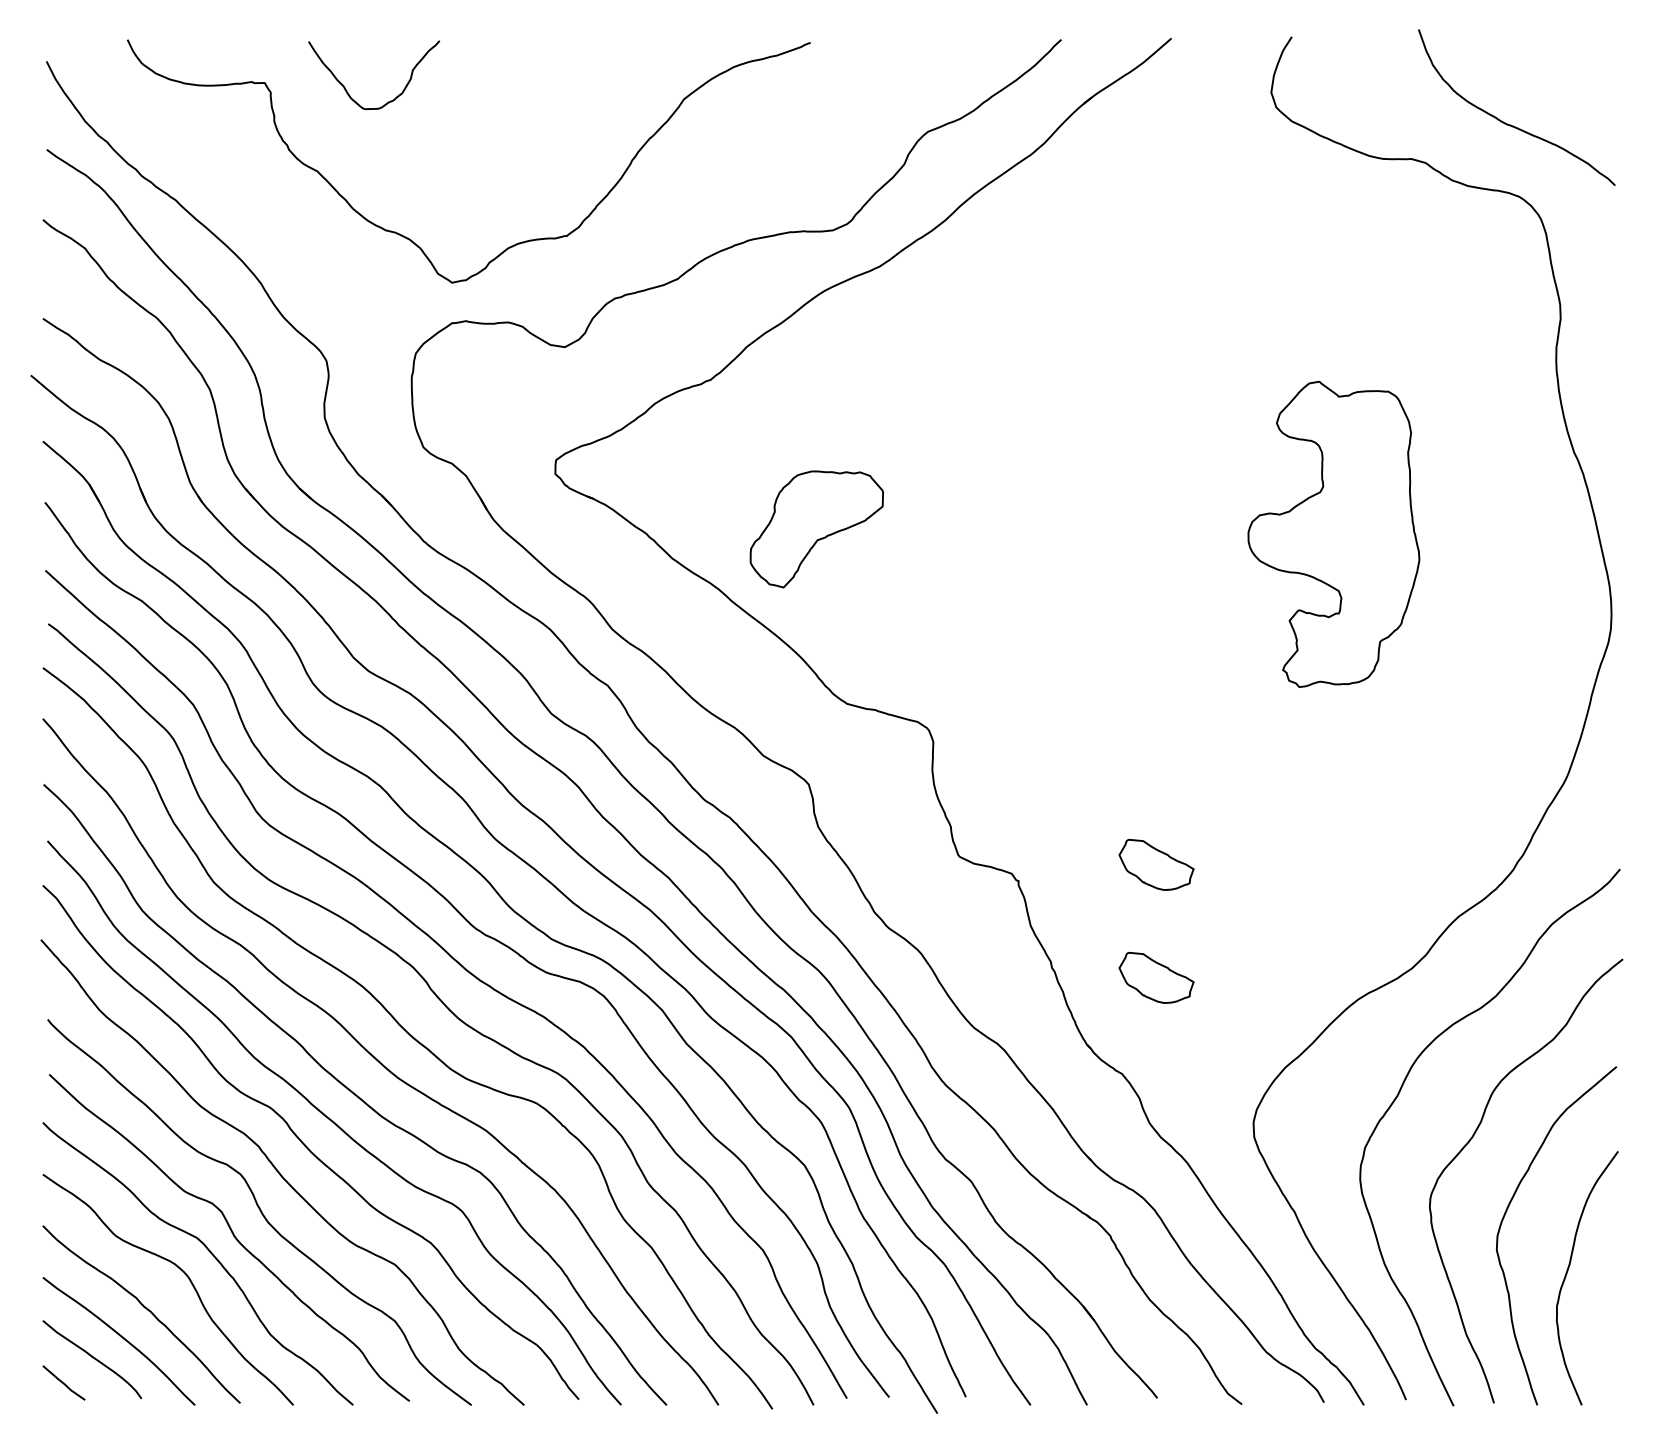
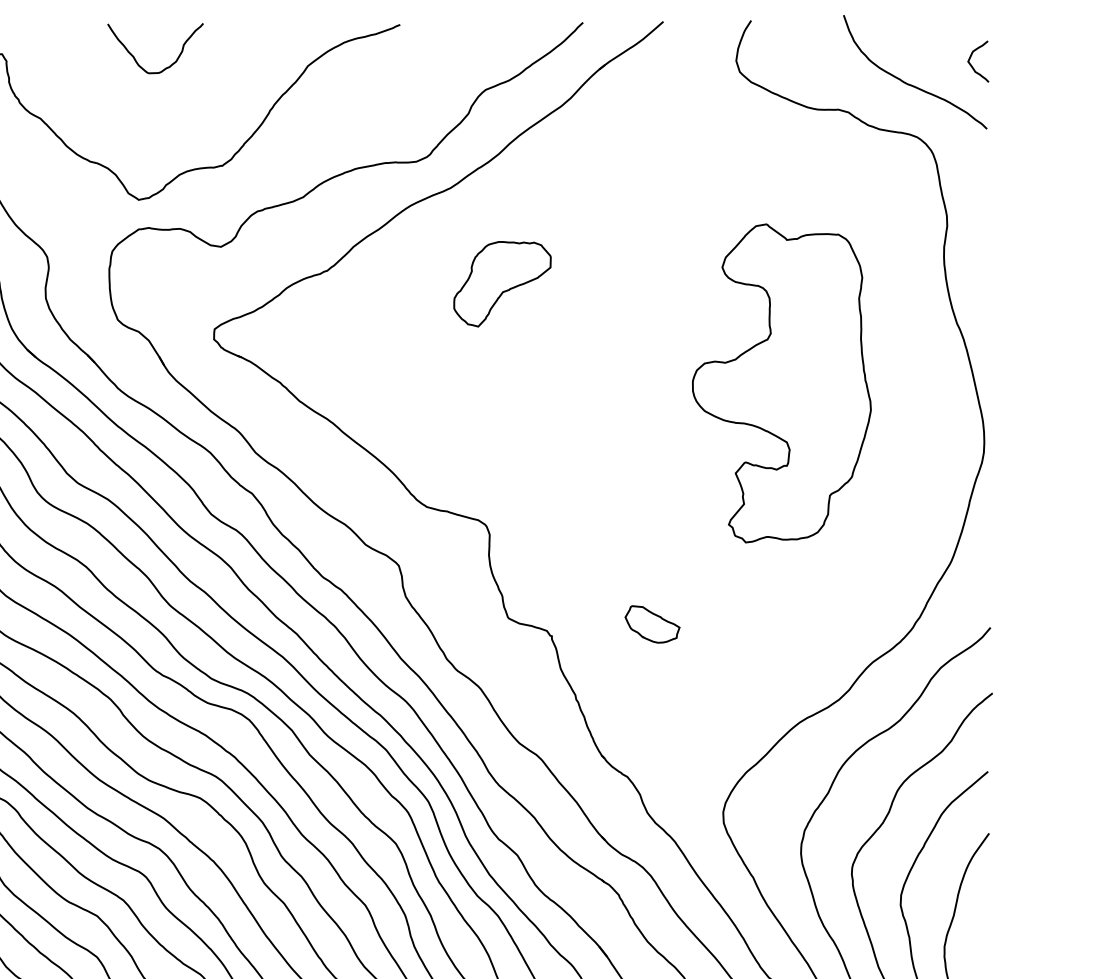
curve: (1595, 99) -> (972, 66), added
curve: (388, 101) -> (166, 67), moved
part: (816, 529) -> (502, 284), moved
part: (1333, 534) -> (781, 383), size x1.43
part: (1156, 977) -> (652, 706), removed

